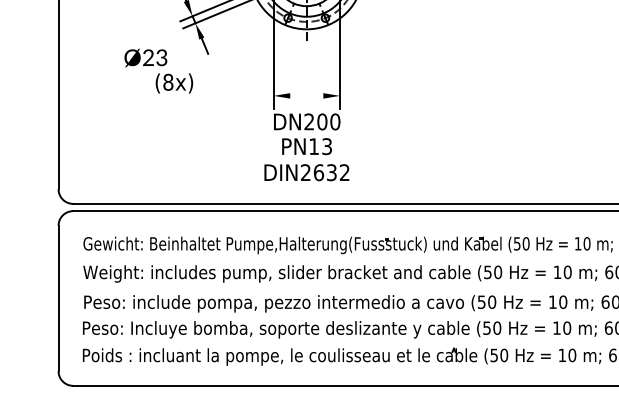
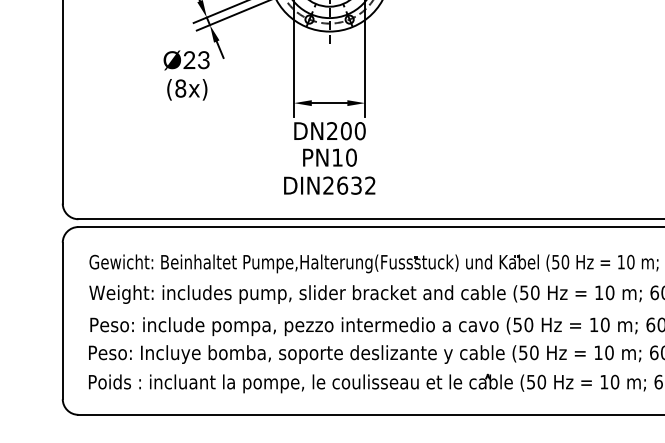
text: (145, 58) -> (186, 60), moved
line: (306, 96) -> (329, 103), added
text: (327, 146) -> (351, 157), PN13 -> PN10

